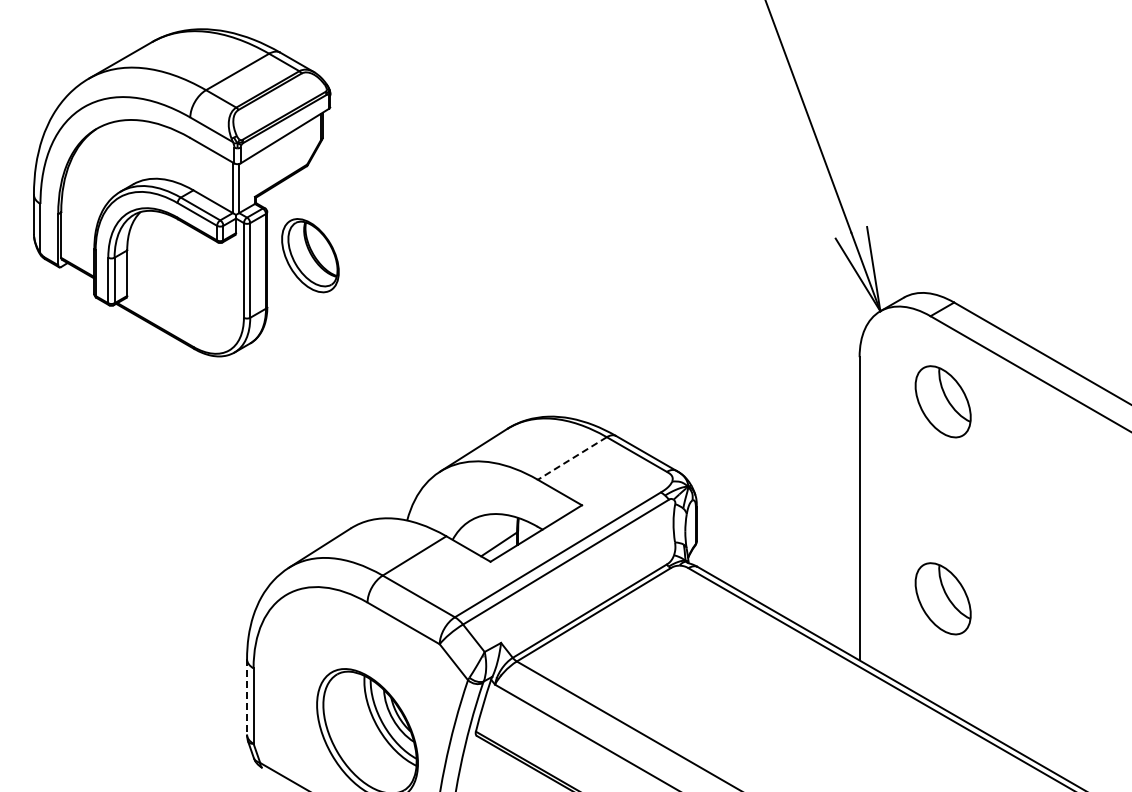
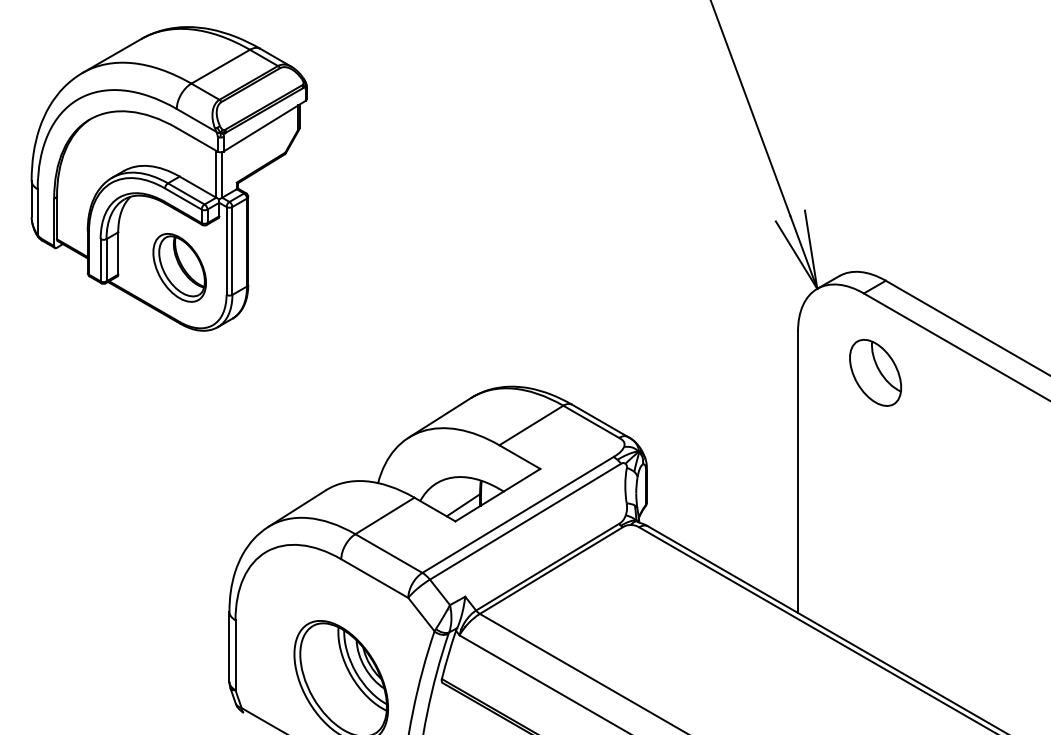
part: (310, 255) -> (179, 267), moved
line: (572, 458) -> (531, 425), dashed -> solid
part: (942, 598) -> (874, 555), removed
line: (247, 696) -> (229, 646), dashed -> solid

